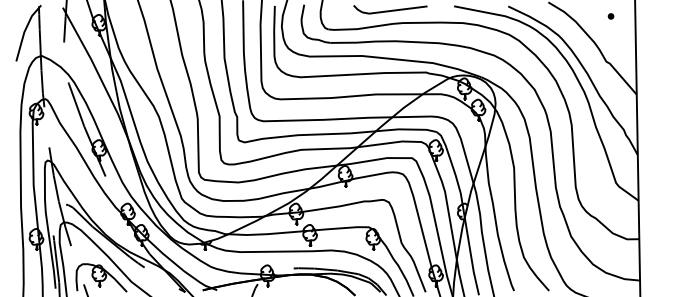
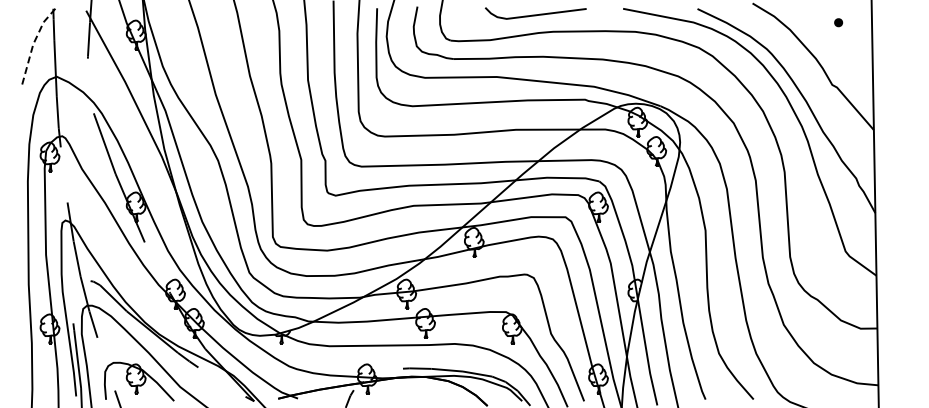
line: (25, 30) -> (34, 42), solid -> dashed

